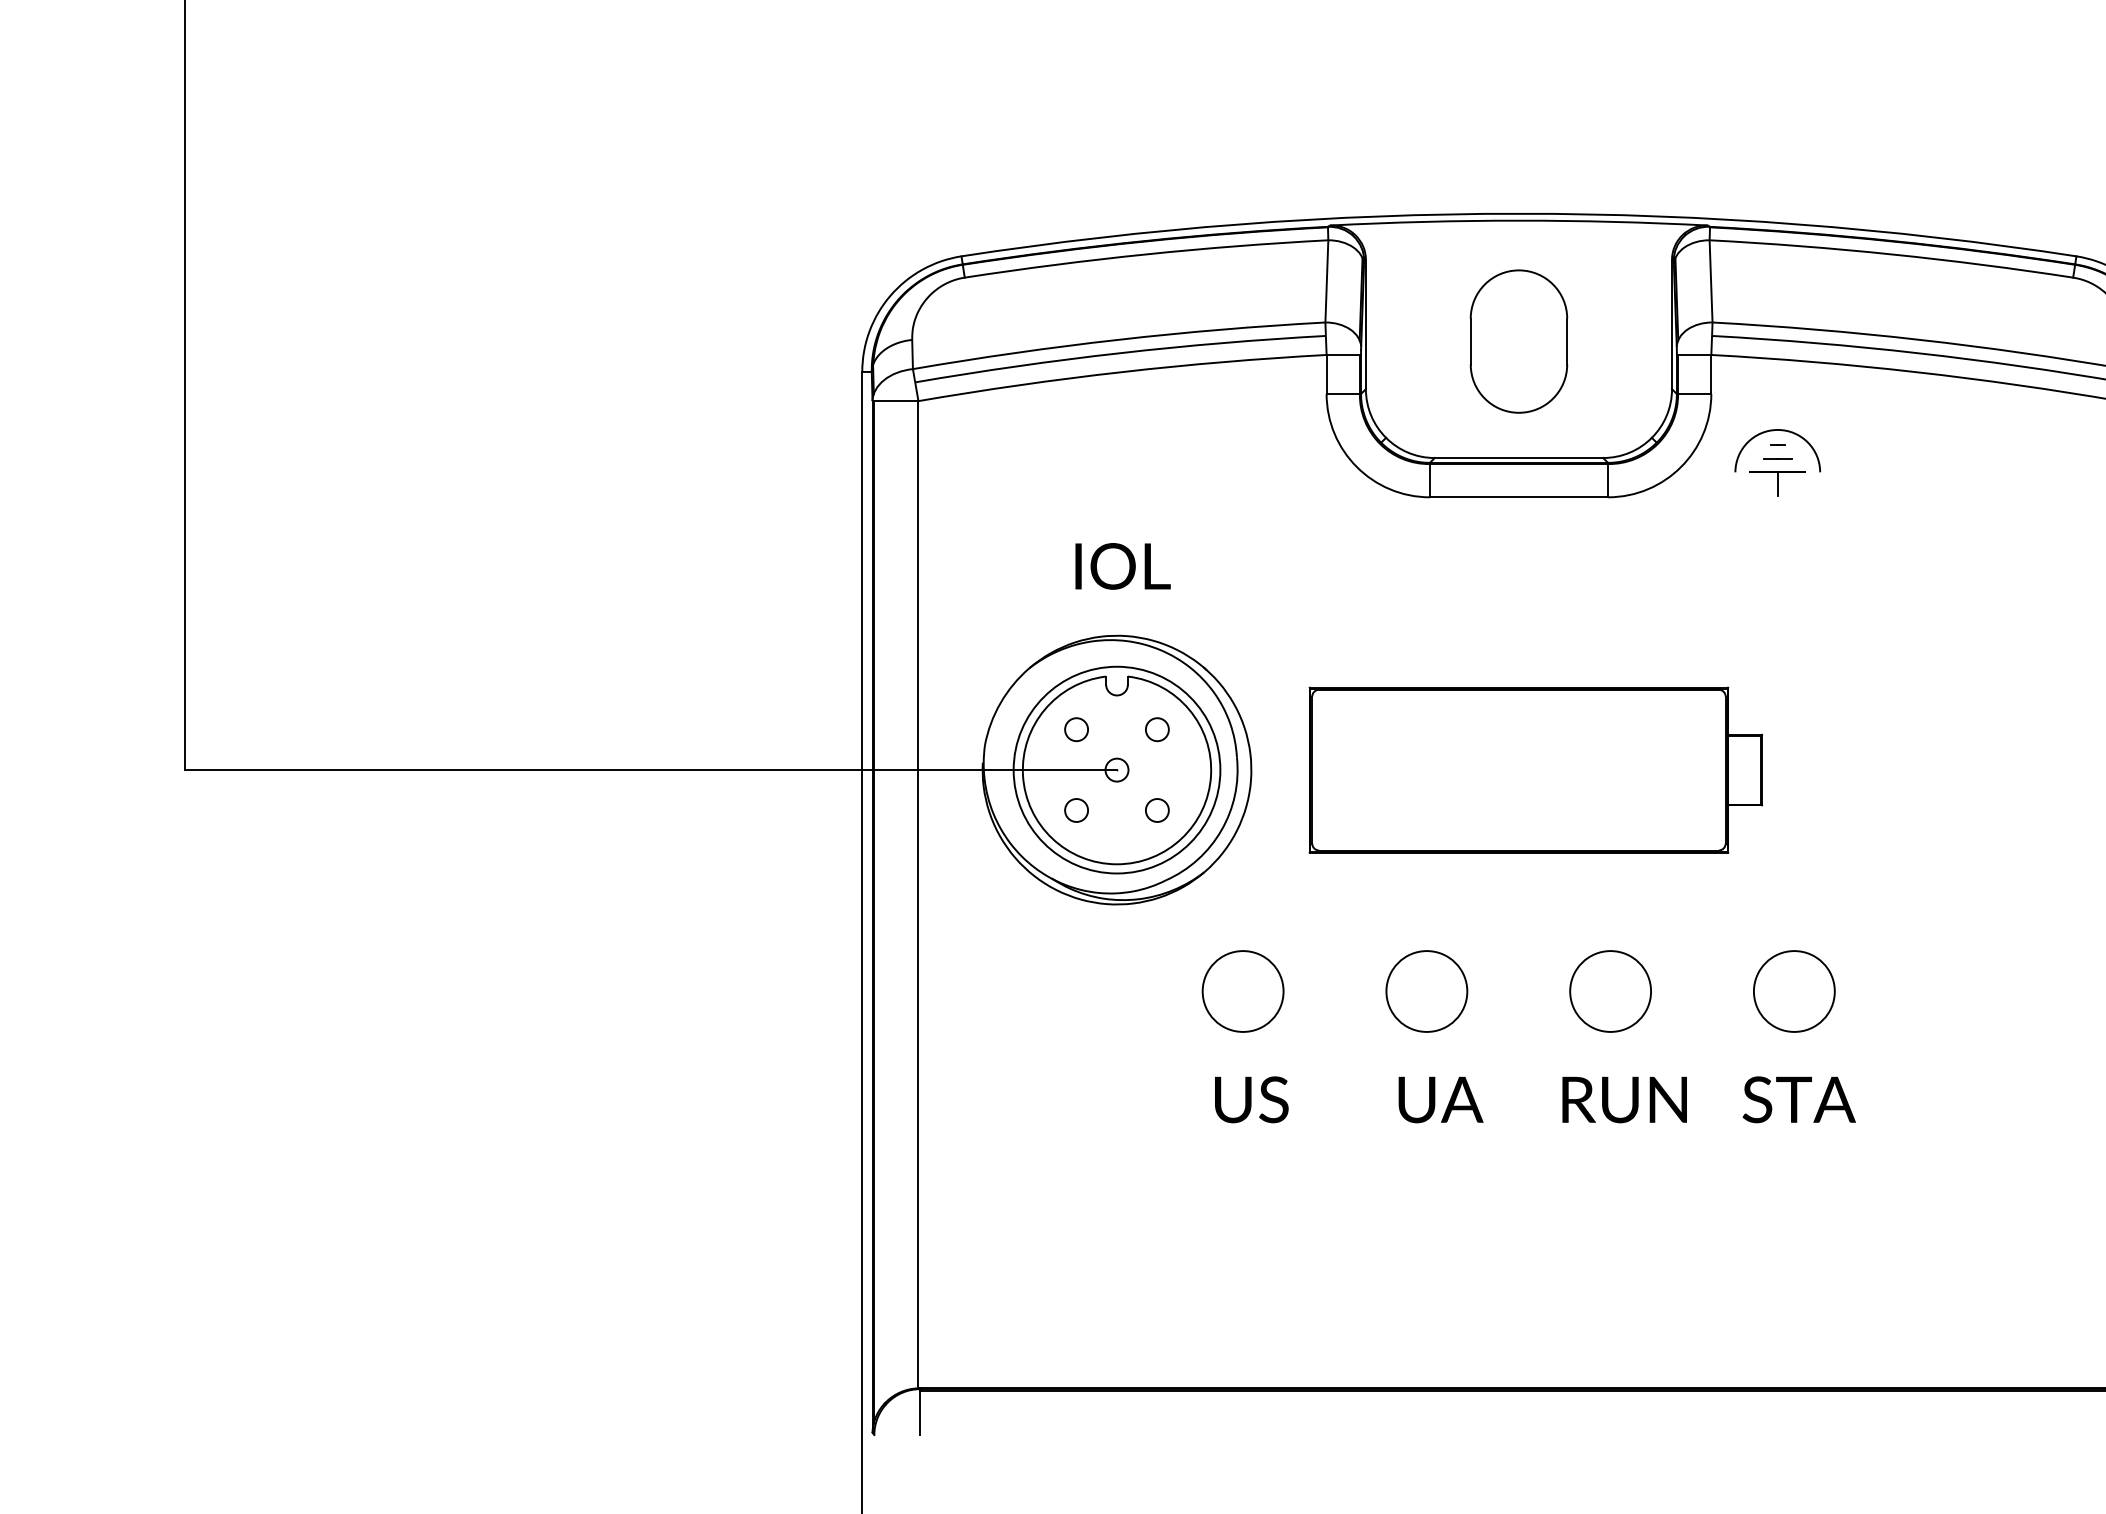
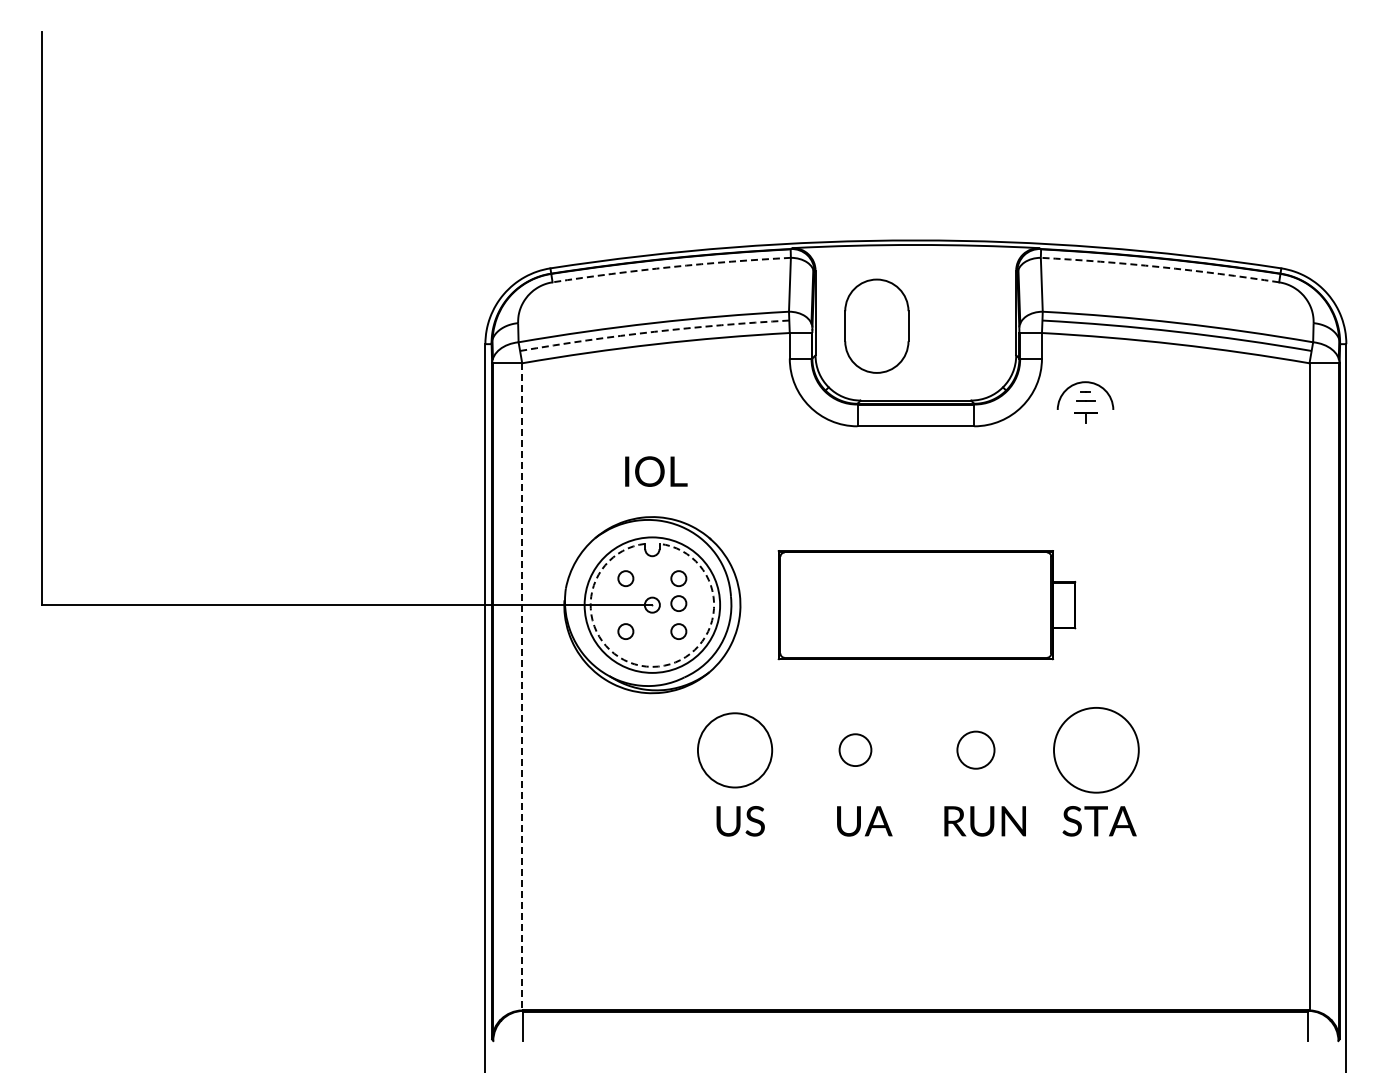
arc: (1146, 255) -> (671, 267), solid -> dashed
arc: (1892, 255) -> (1160, 267), solid -> dashed
part: (1518, 340) -> (876, 325), moved
arc: (1120, 352) -> (654, 331), solid -> dashed
part: (1777, 483) -> (1085, 417), size x0.6
circle: (1156, 767) -> (678, 603), added
arc: (1117, 863) -> (652, 666), solid -> dashed
line: (918, 894) -> (522, 686), solid -> dashed
circle: (1242, 990) -> (734, 749), size x1.4
circle: (1426, 990) -> (855, 749), size x0.6
circle: (1609, 990) -> (975, 749), size x0.7
circle: (1792, 990) -> (1095, 749), size x1.6

